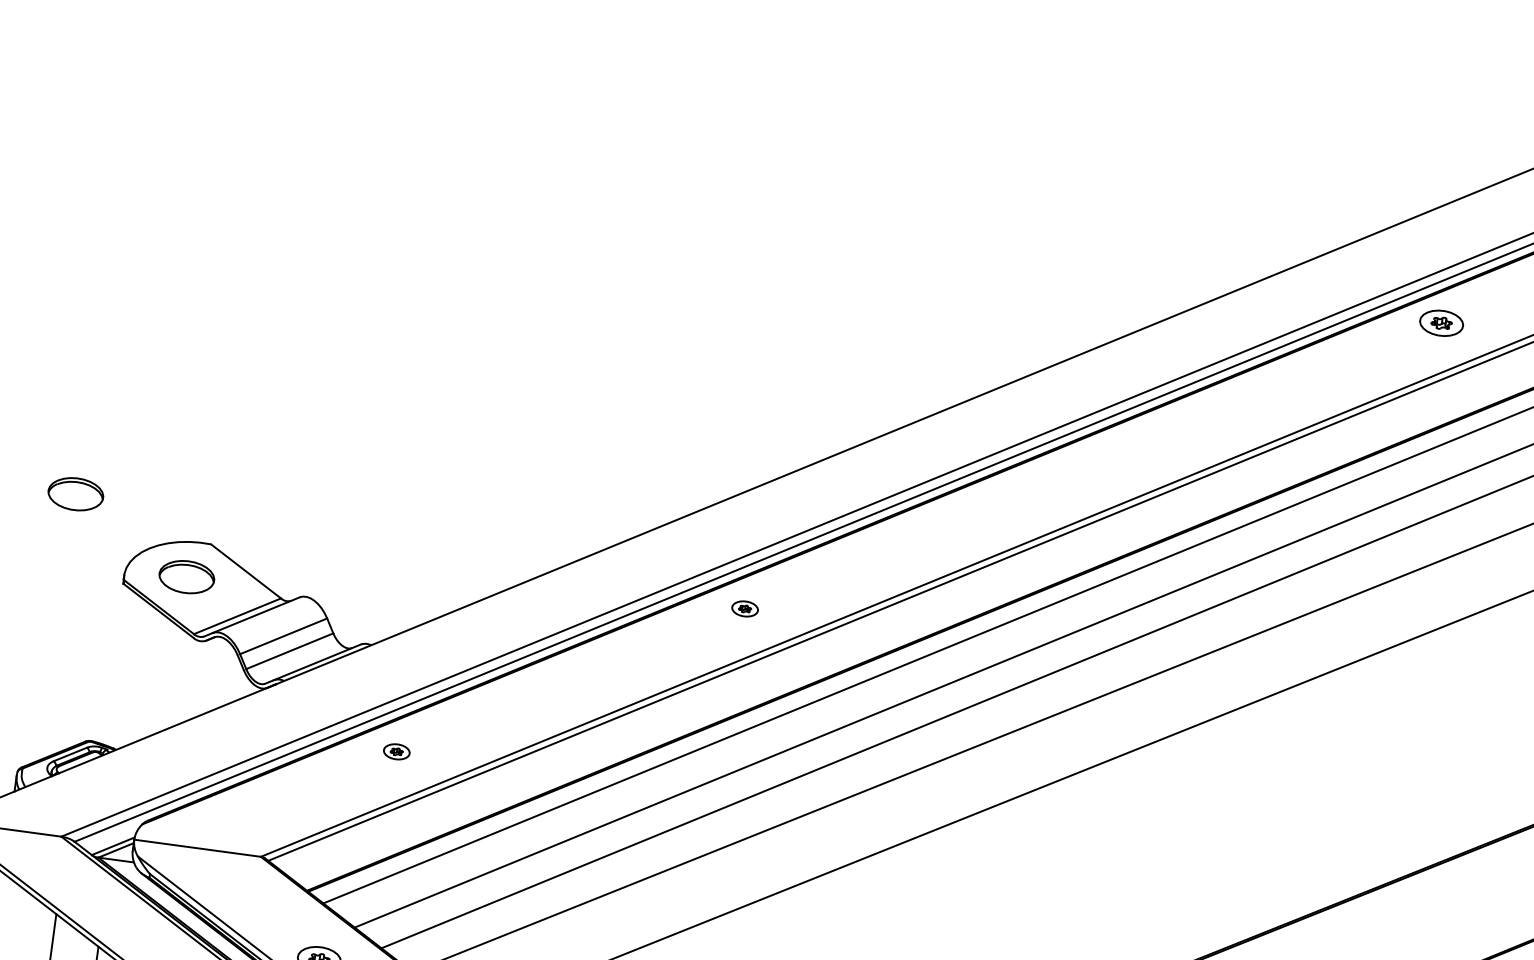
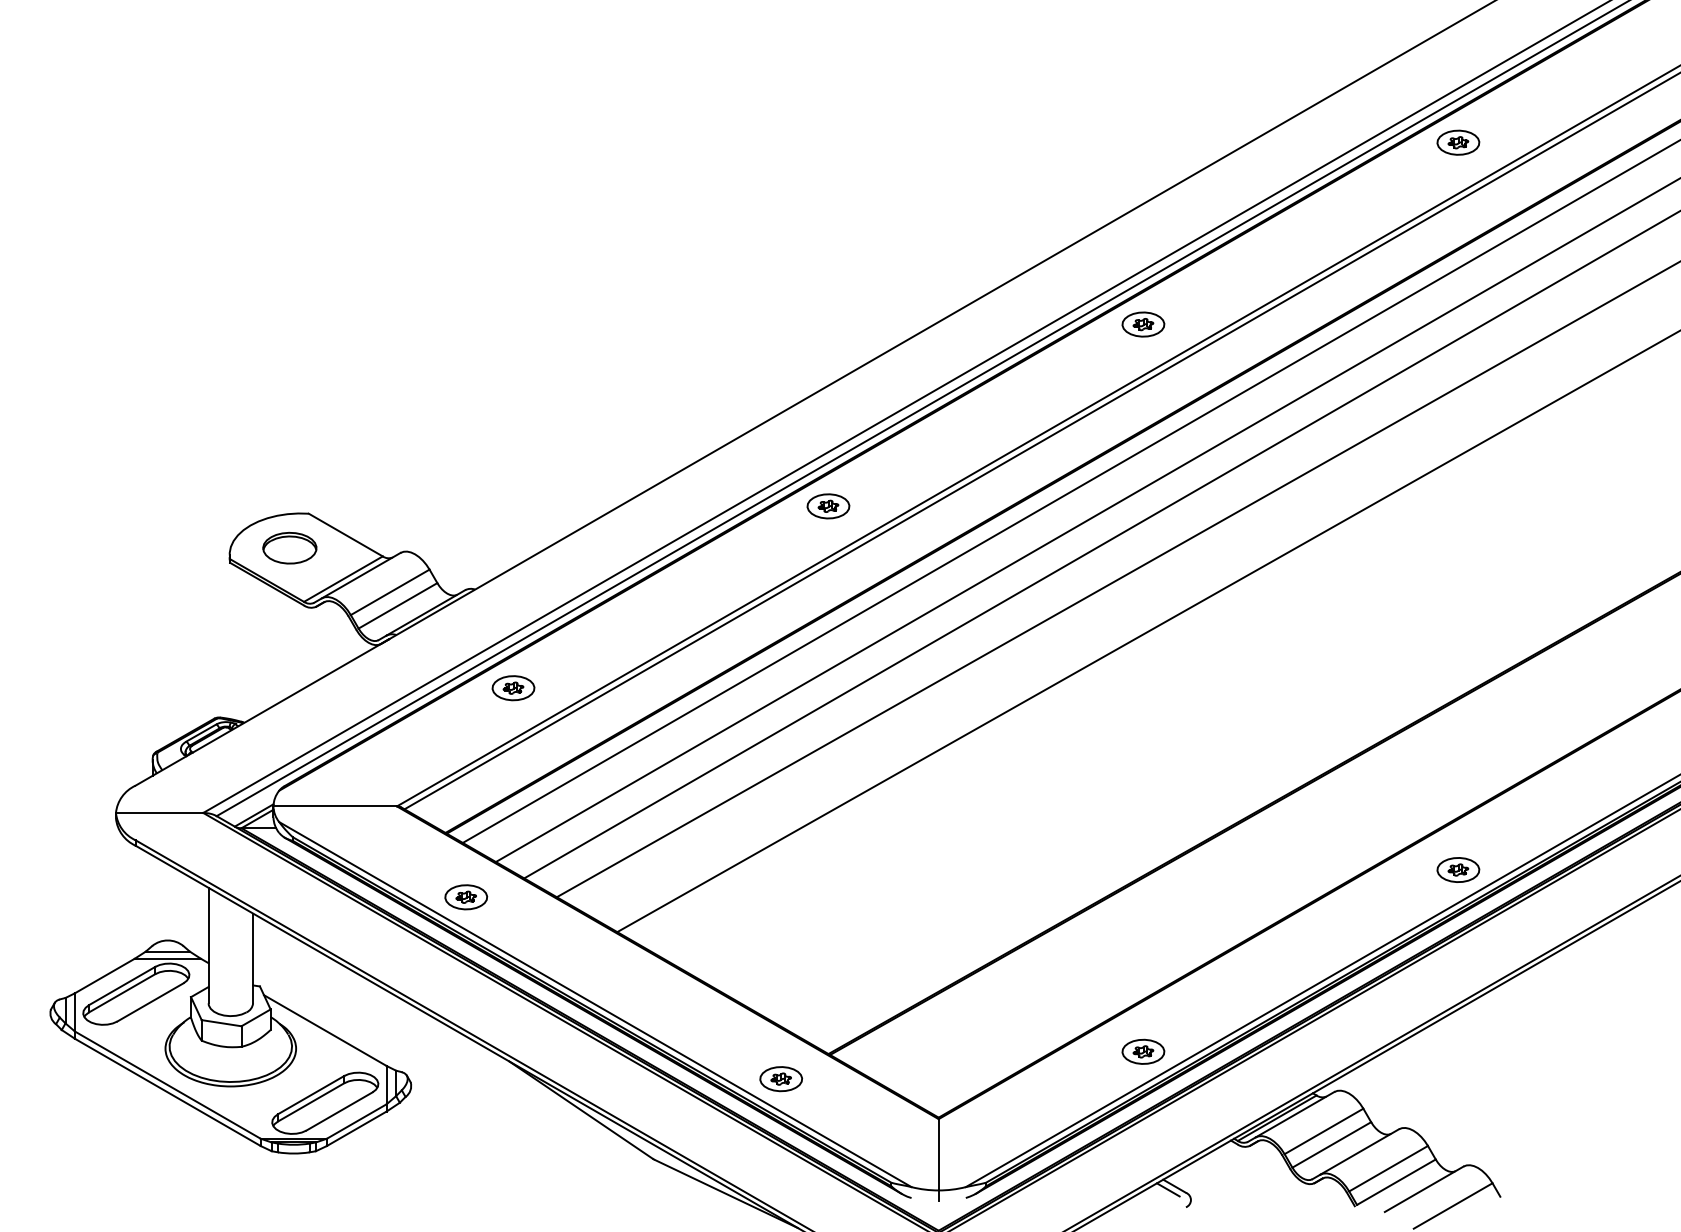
part: (1093, 466) -> (1143, 324), added
part: (75, 493) -> (172, 482), removed
part: (745, 609) -> (828, 506), size x1.67
part: (396, 752) -> (513, 688), size x1.67

